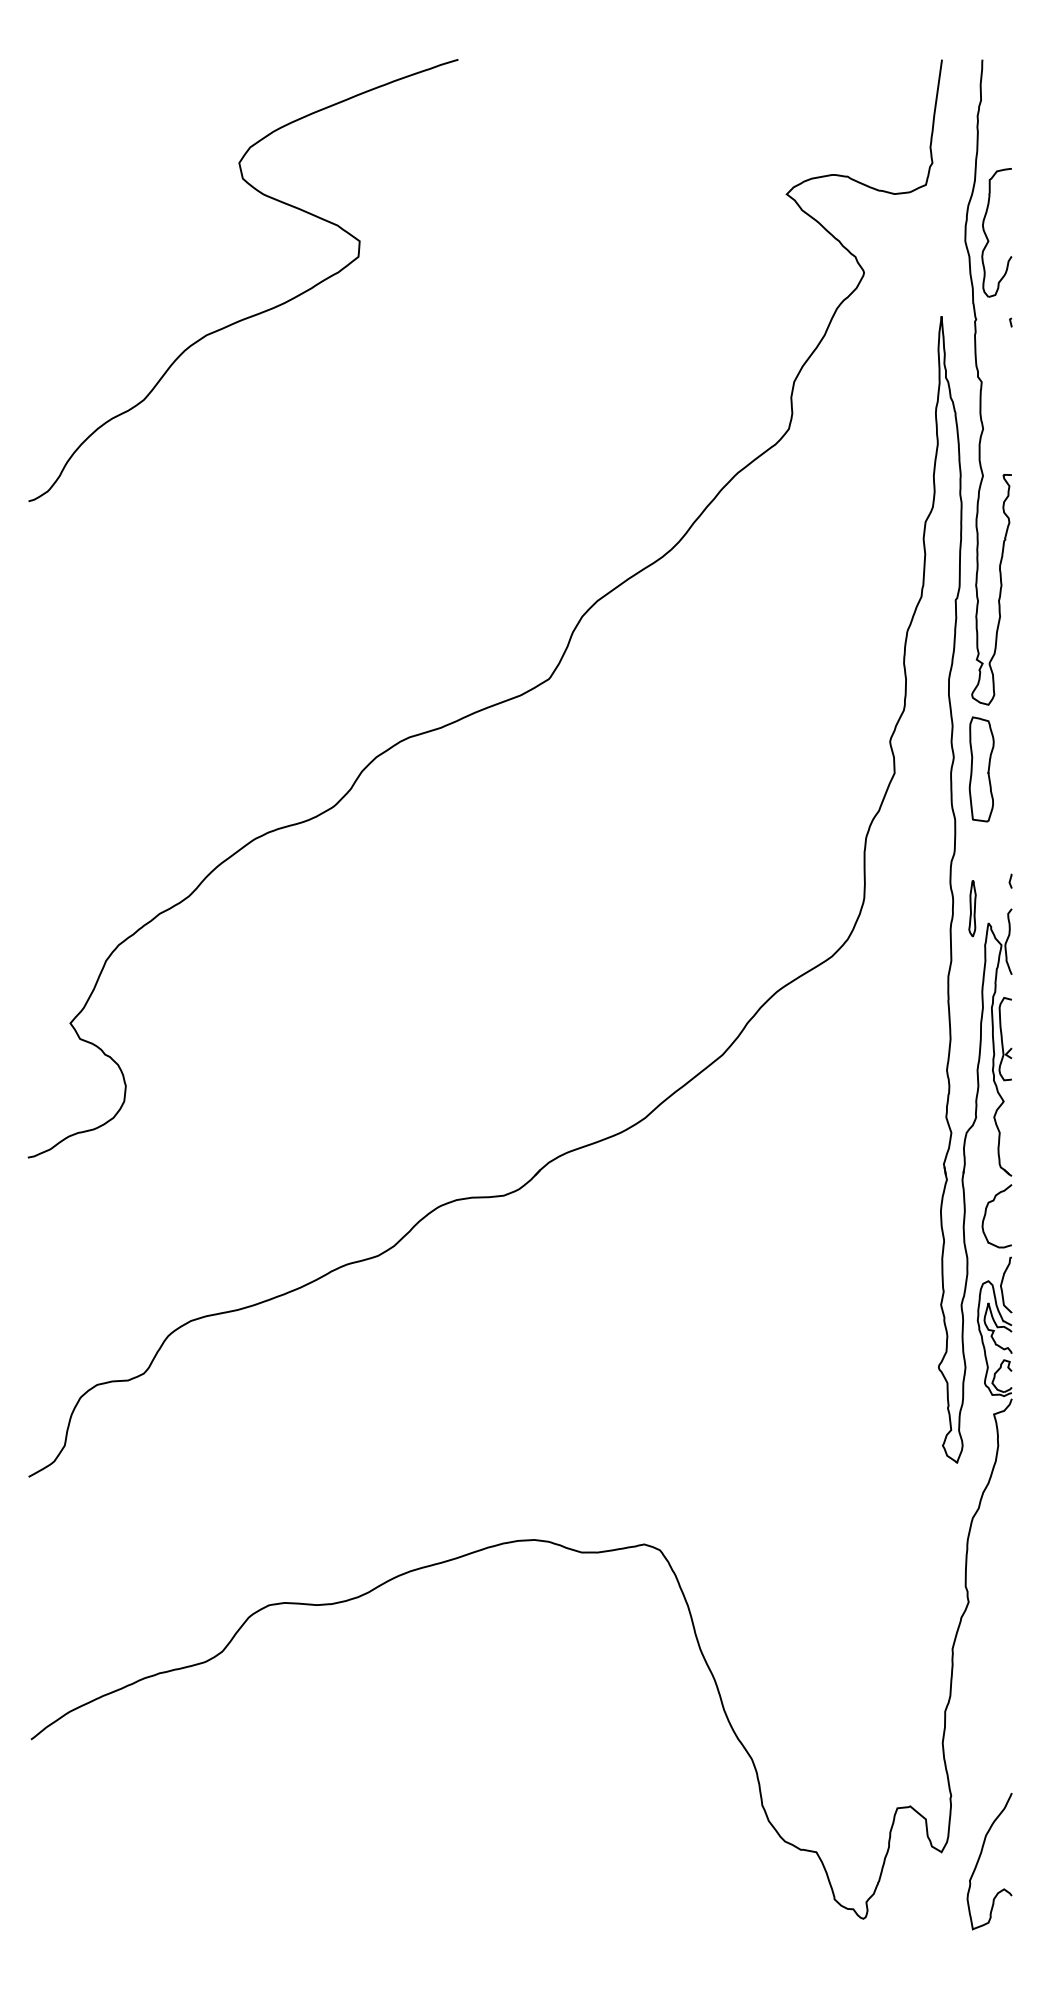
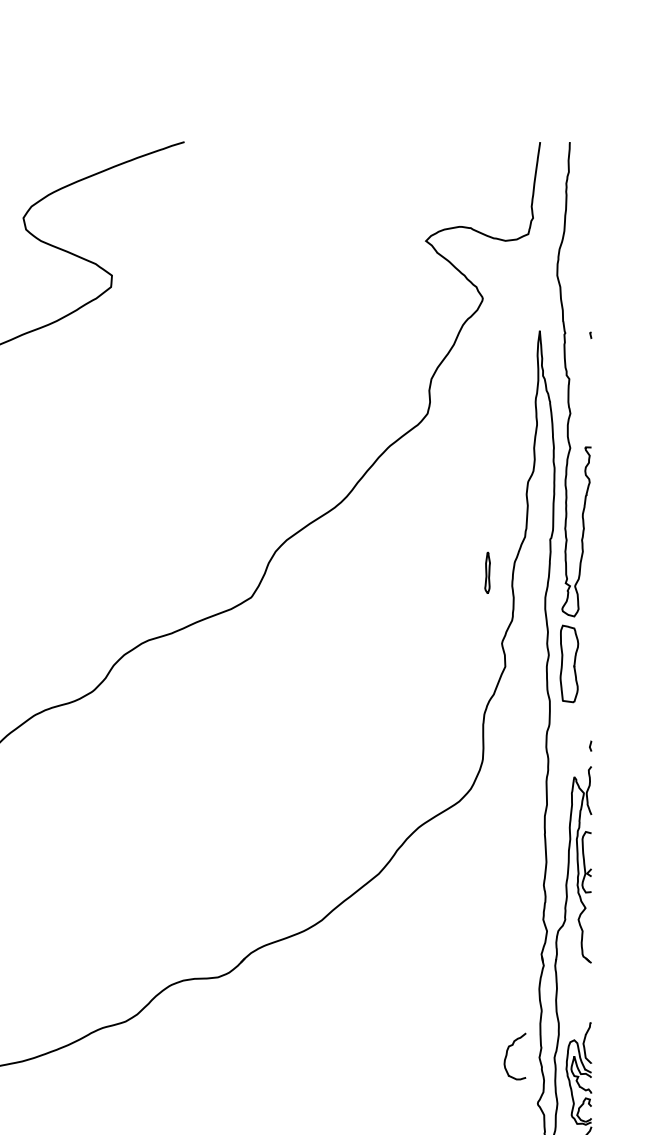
part: (987, 236) -> (573, 272), removed
part: (972, 908) -> (487, 572), moved
curve: (986, 1214) -> (507, 1055), moved

